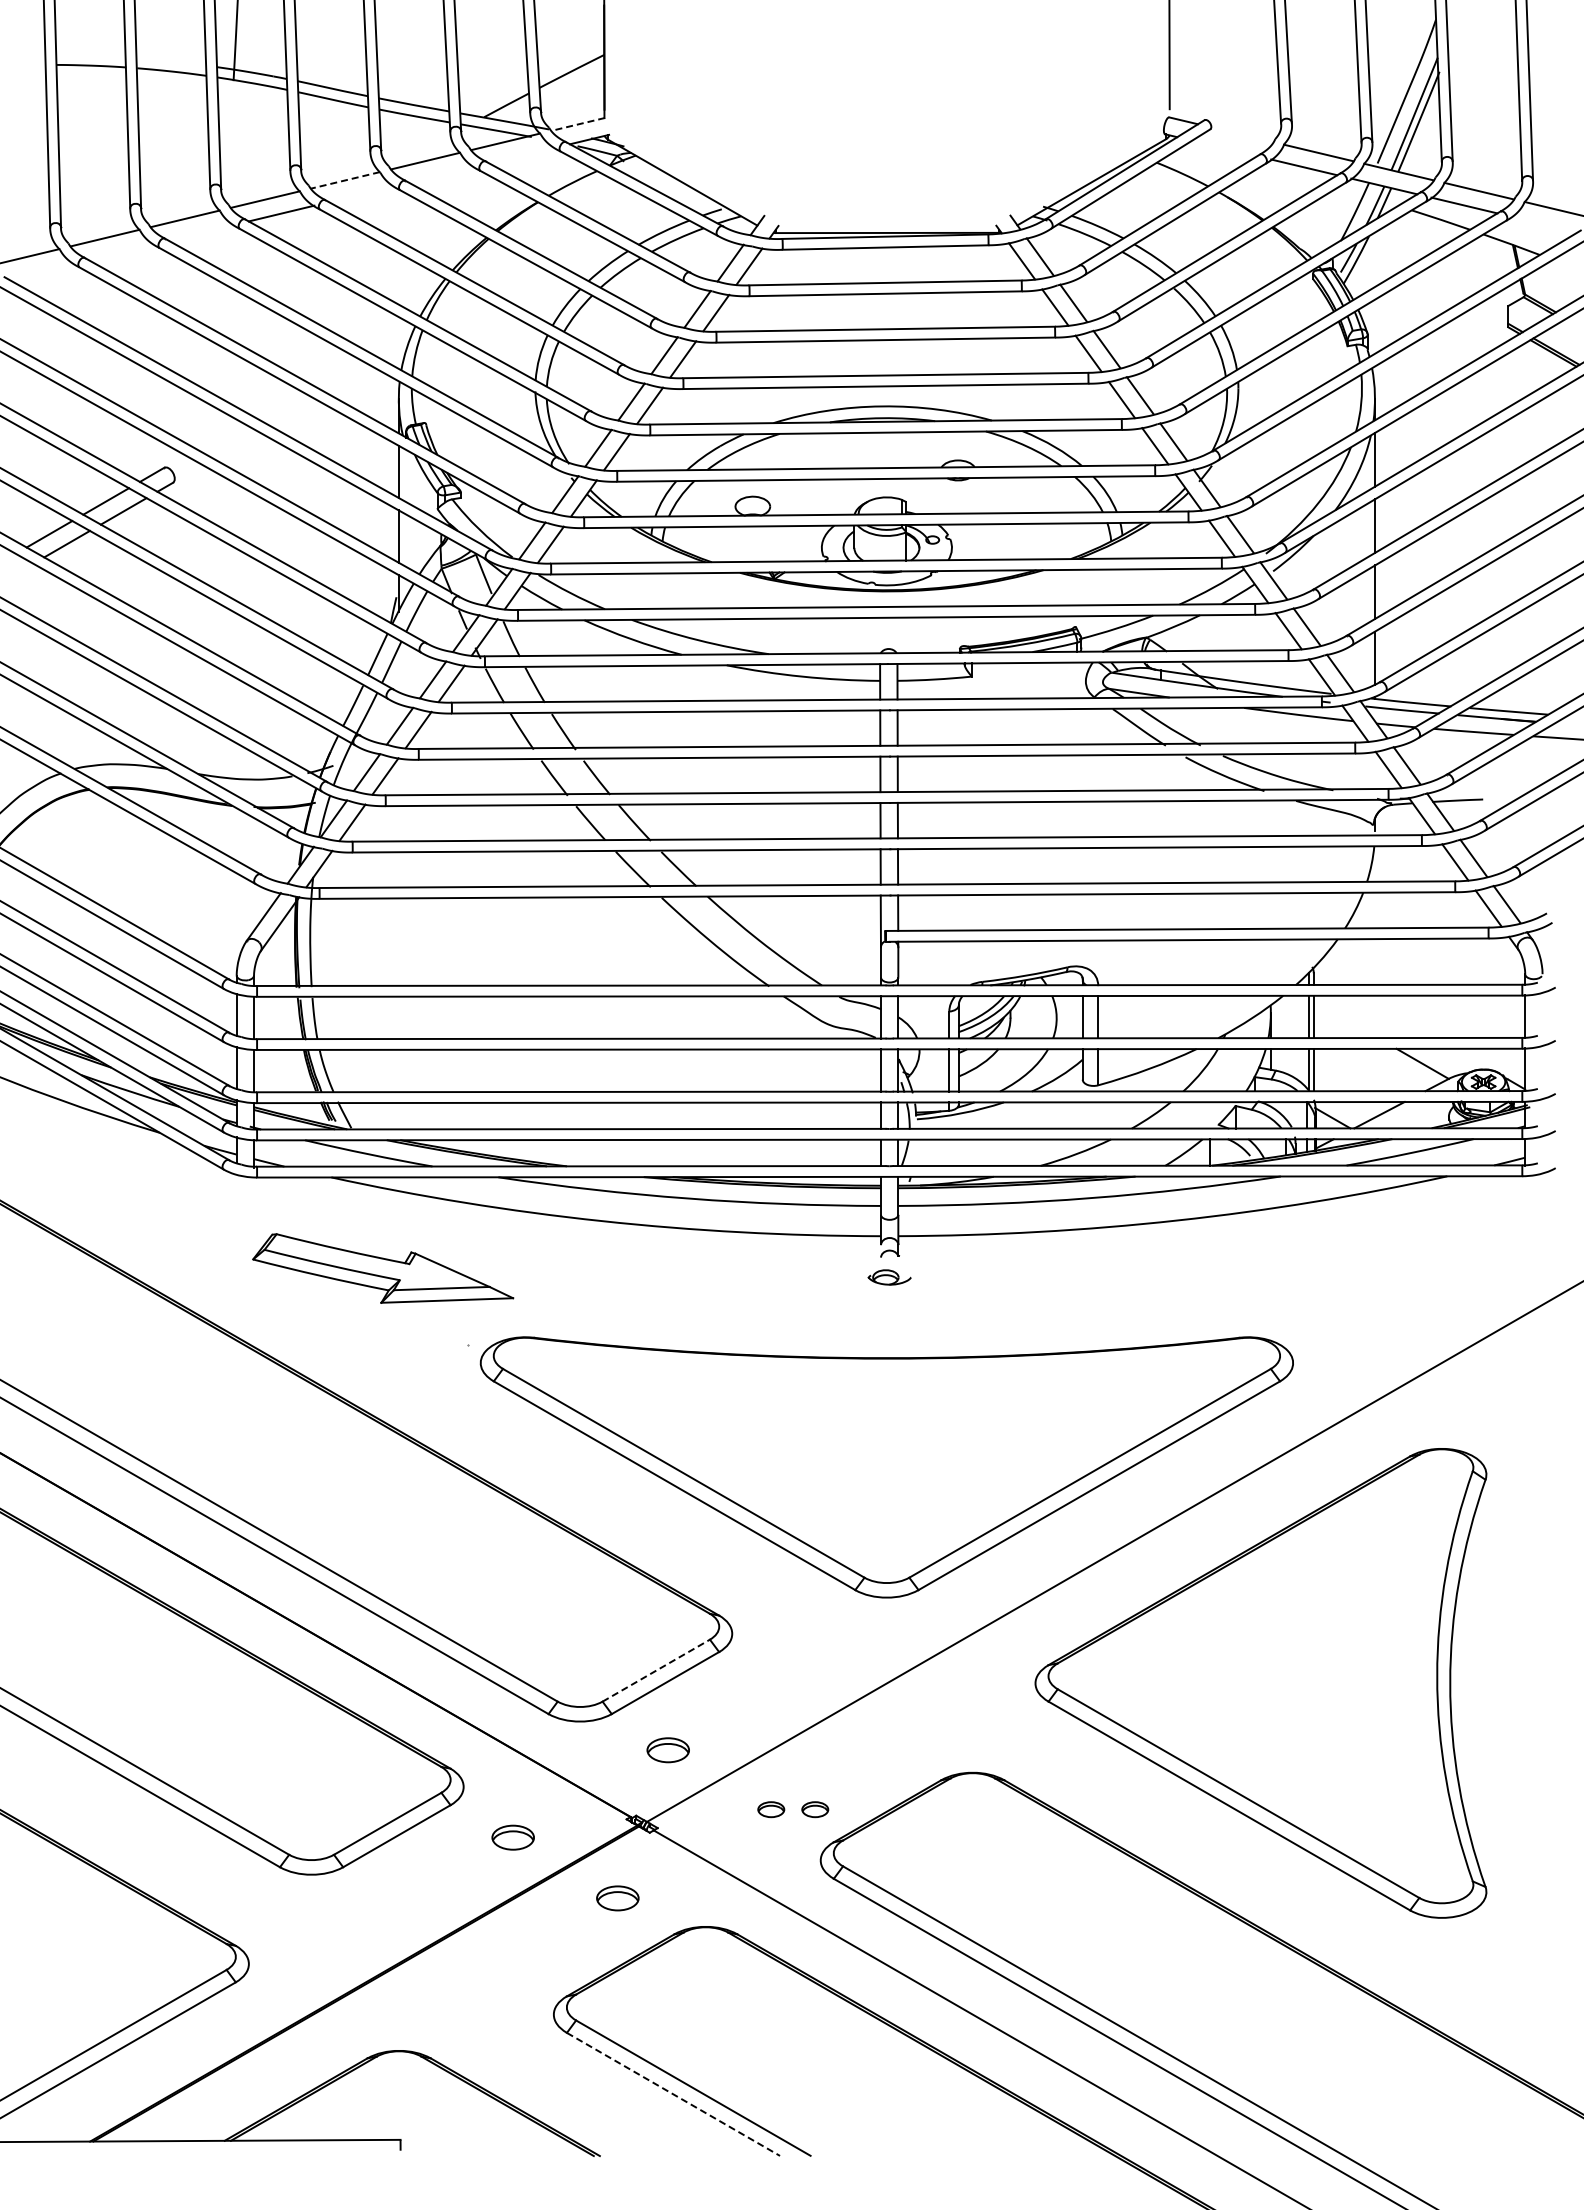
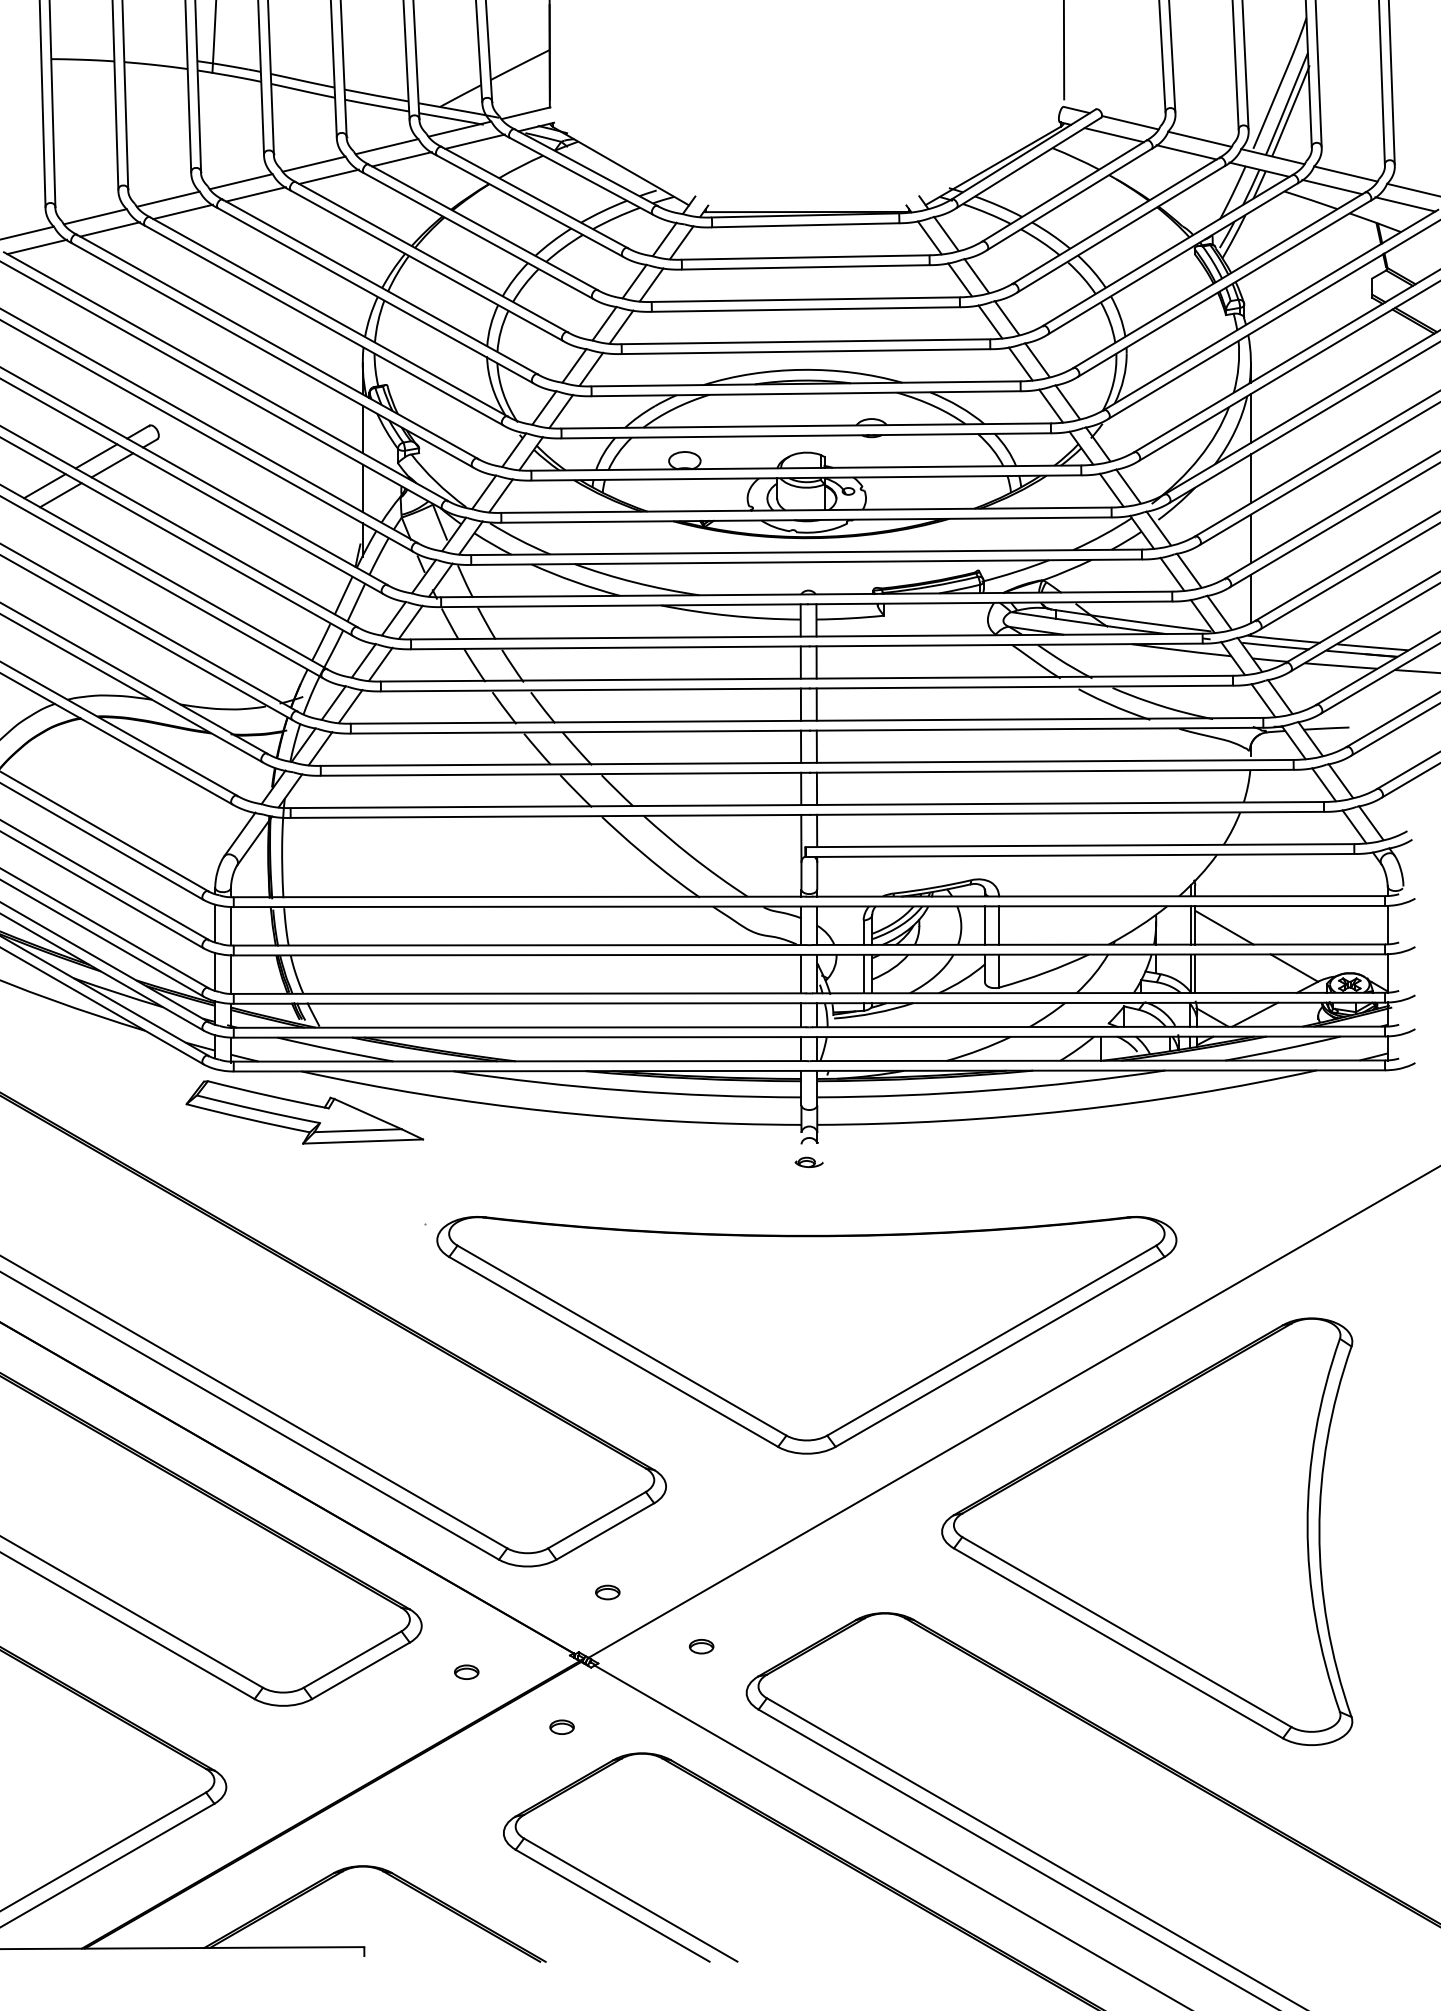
line: (577, 124) -> (525, 113), dashed -> solid
line: (1242, 134) -> (1130, 122), added
line: (1224, 148) -> (1114, 135), added
line: (522, 155) -> (475, 141), added
line: (441, 174) -> (401, 158), added
line: (345, 180) -> (314, 164), dashed -> solid
line: (361, 194) -> (328, 177), added
line: (1544, 224) -> (1405, 204), added
line: (201, 232) -> (183, 211), added
line: (121, 251) -> (110, 228), added
line: (40, 271) -> (36, 247), added
line: (1345, 1019) -> (1224, 927), added
part: (383, 1268) -> (305, 1112), moved
part: (889, 1277) -> (809, 1162), size x0.71
line: (656, 1670) -> (597, 1520), dashed -> solid
part: (667, 1749) -> (607, 1591), size x0.62
part: (815, 1809) -> (741, 1646), removed
part: (512, 1837) -> (466, 1672), size x0.62
part: (617, 1897) -> (561, 1726), size x0.62
line: (673, 2094) -> (612, 1905), dashed -> solid

